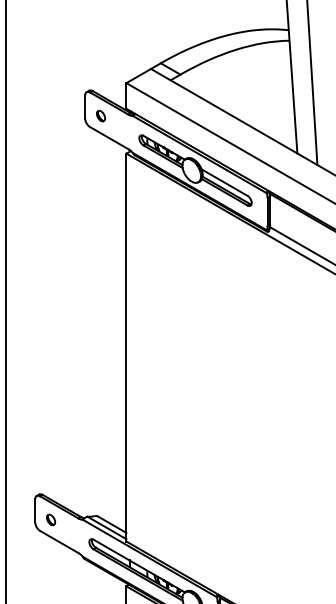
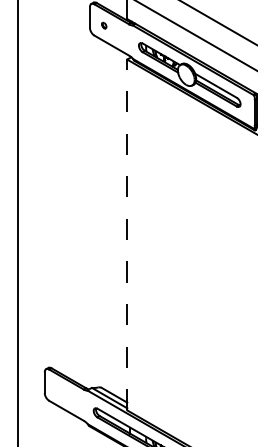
part: (100, 115) -> (103, 25), size x0.6
line: (126, 347) -> (127, 234), solid -> dashed
part: (51, 519) -> (59, 390), removed

